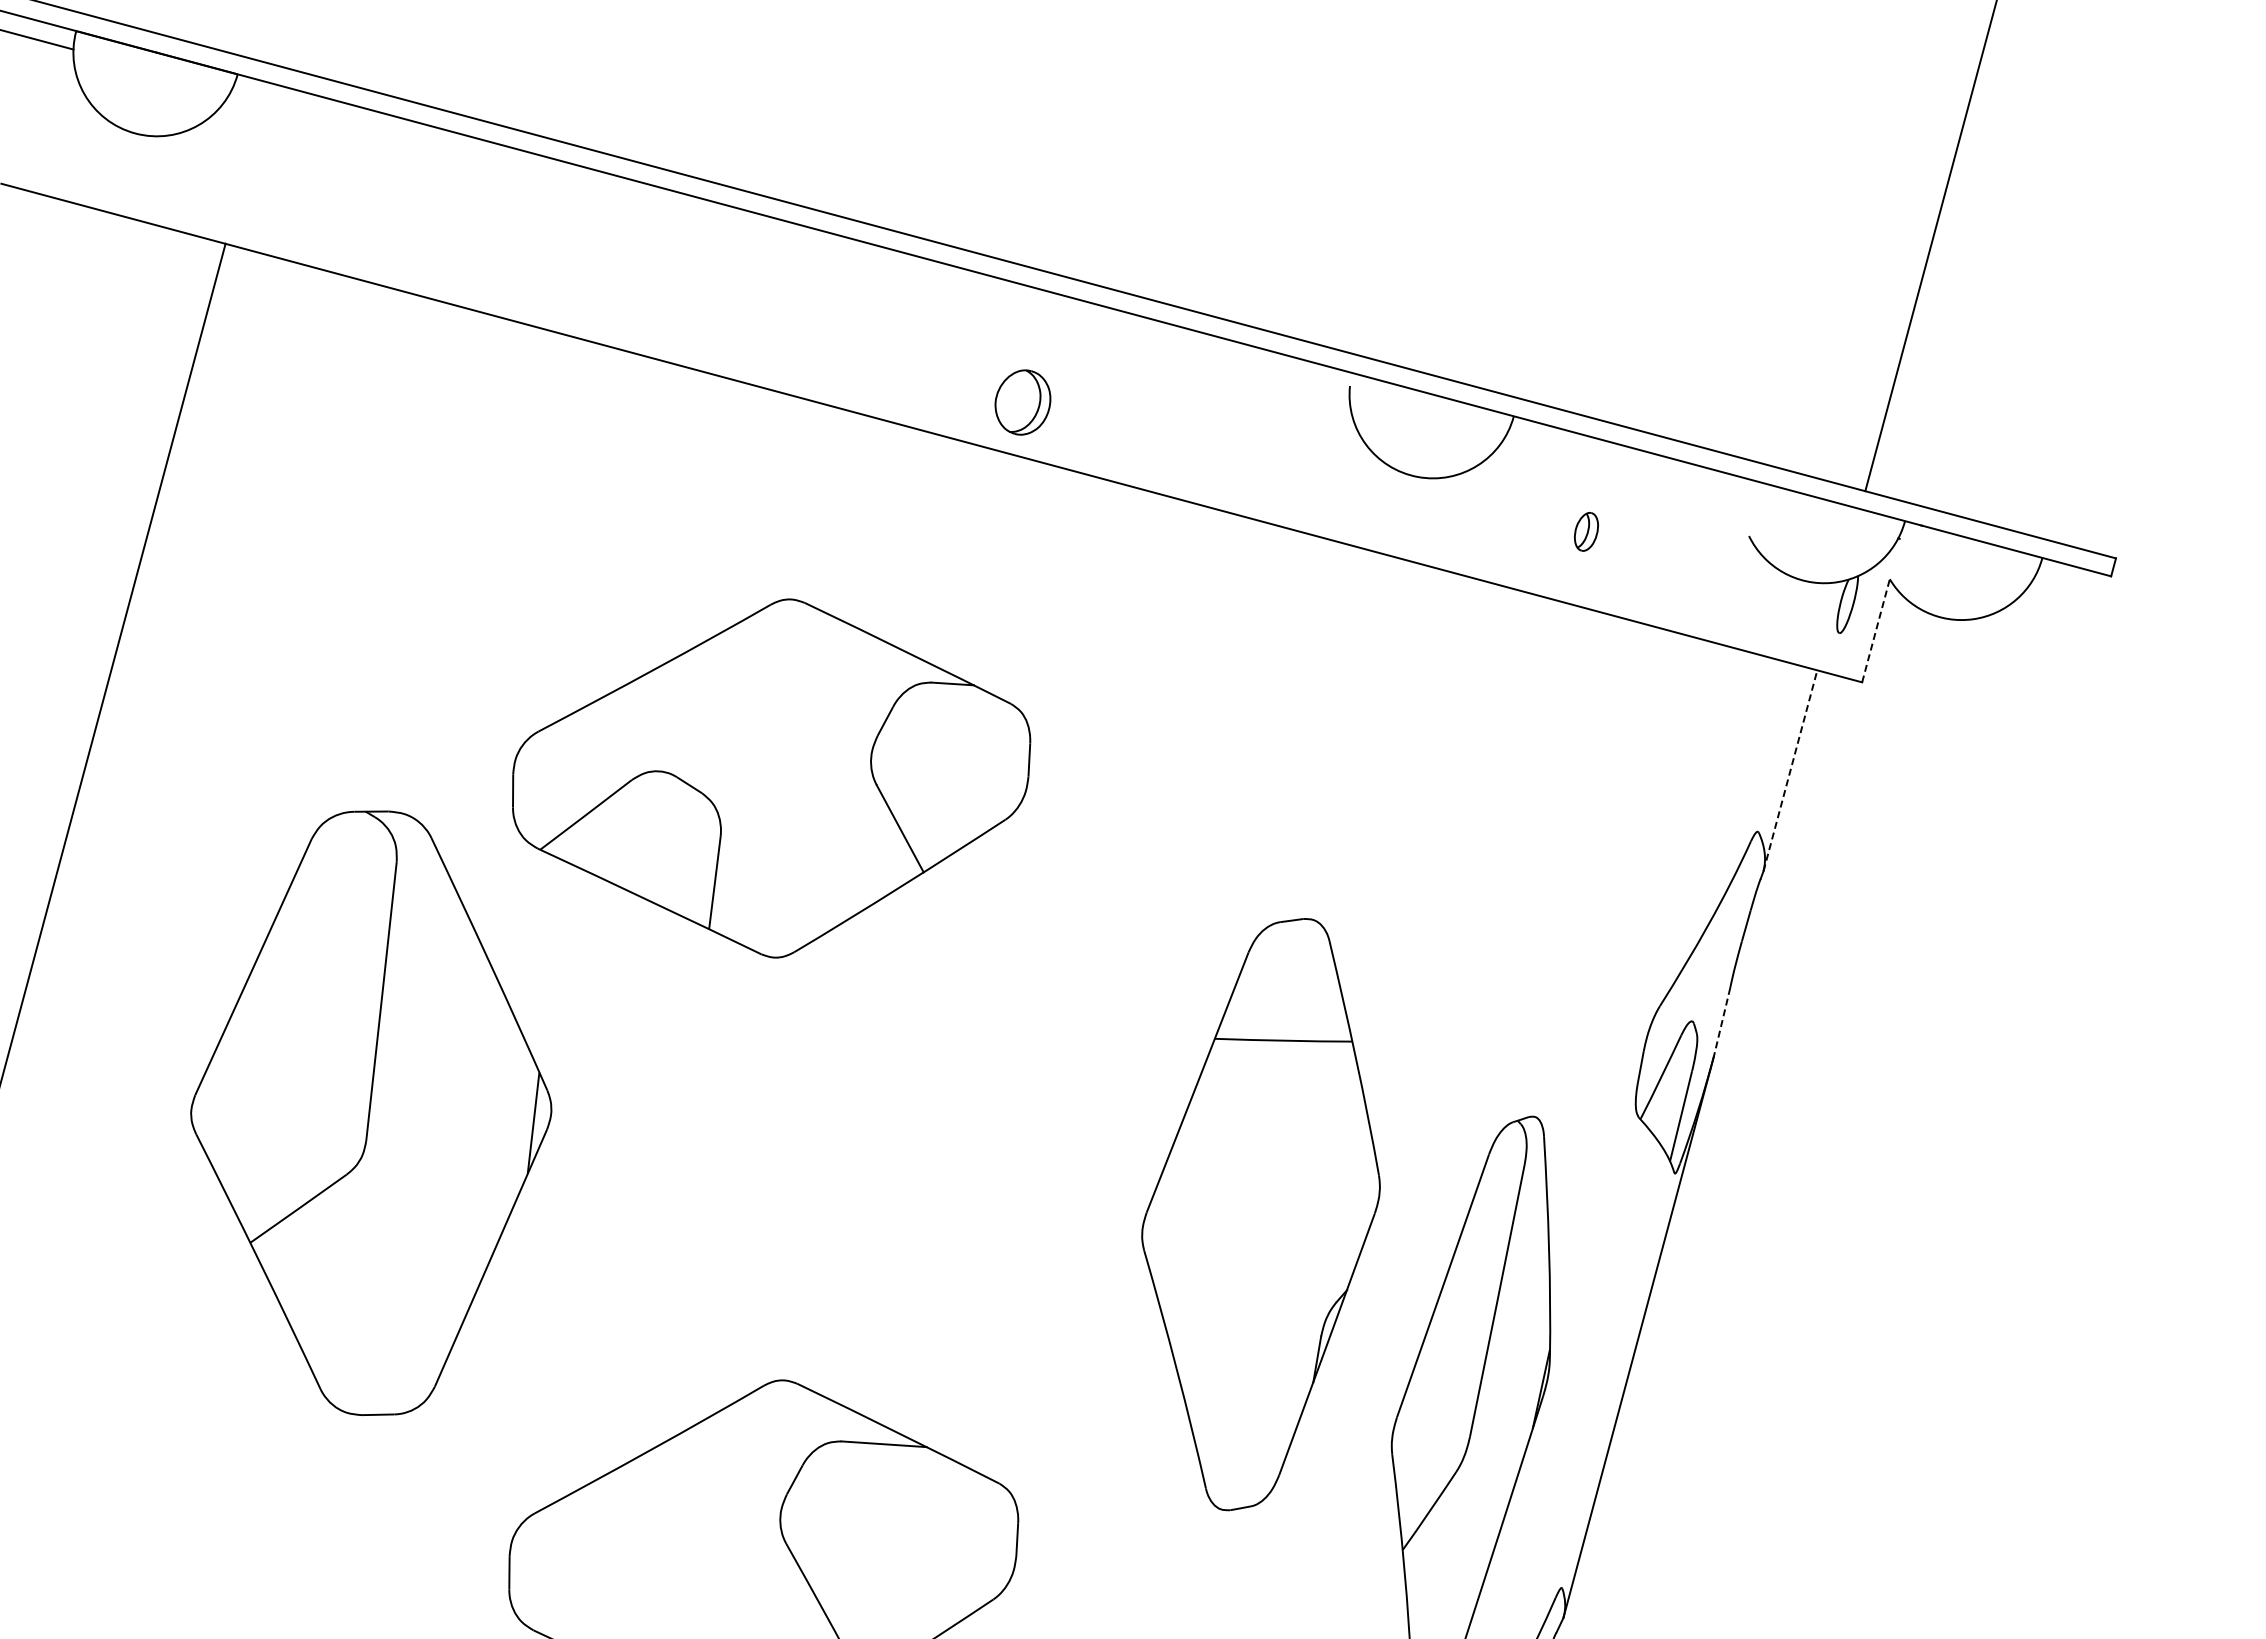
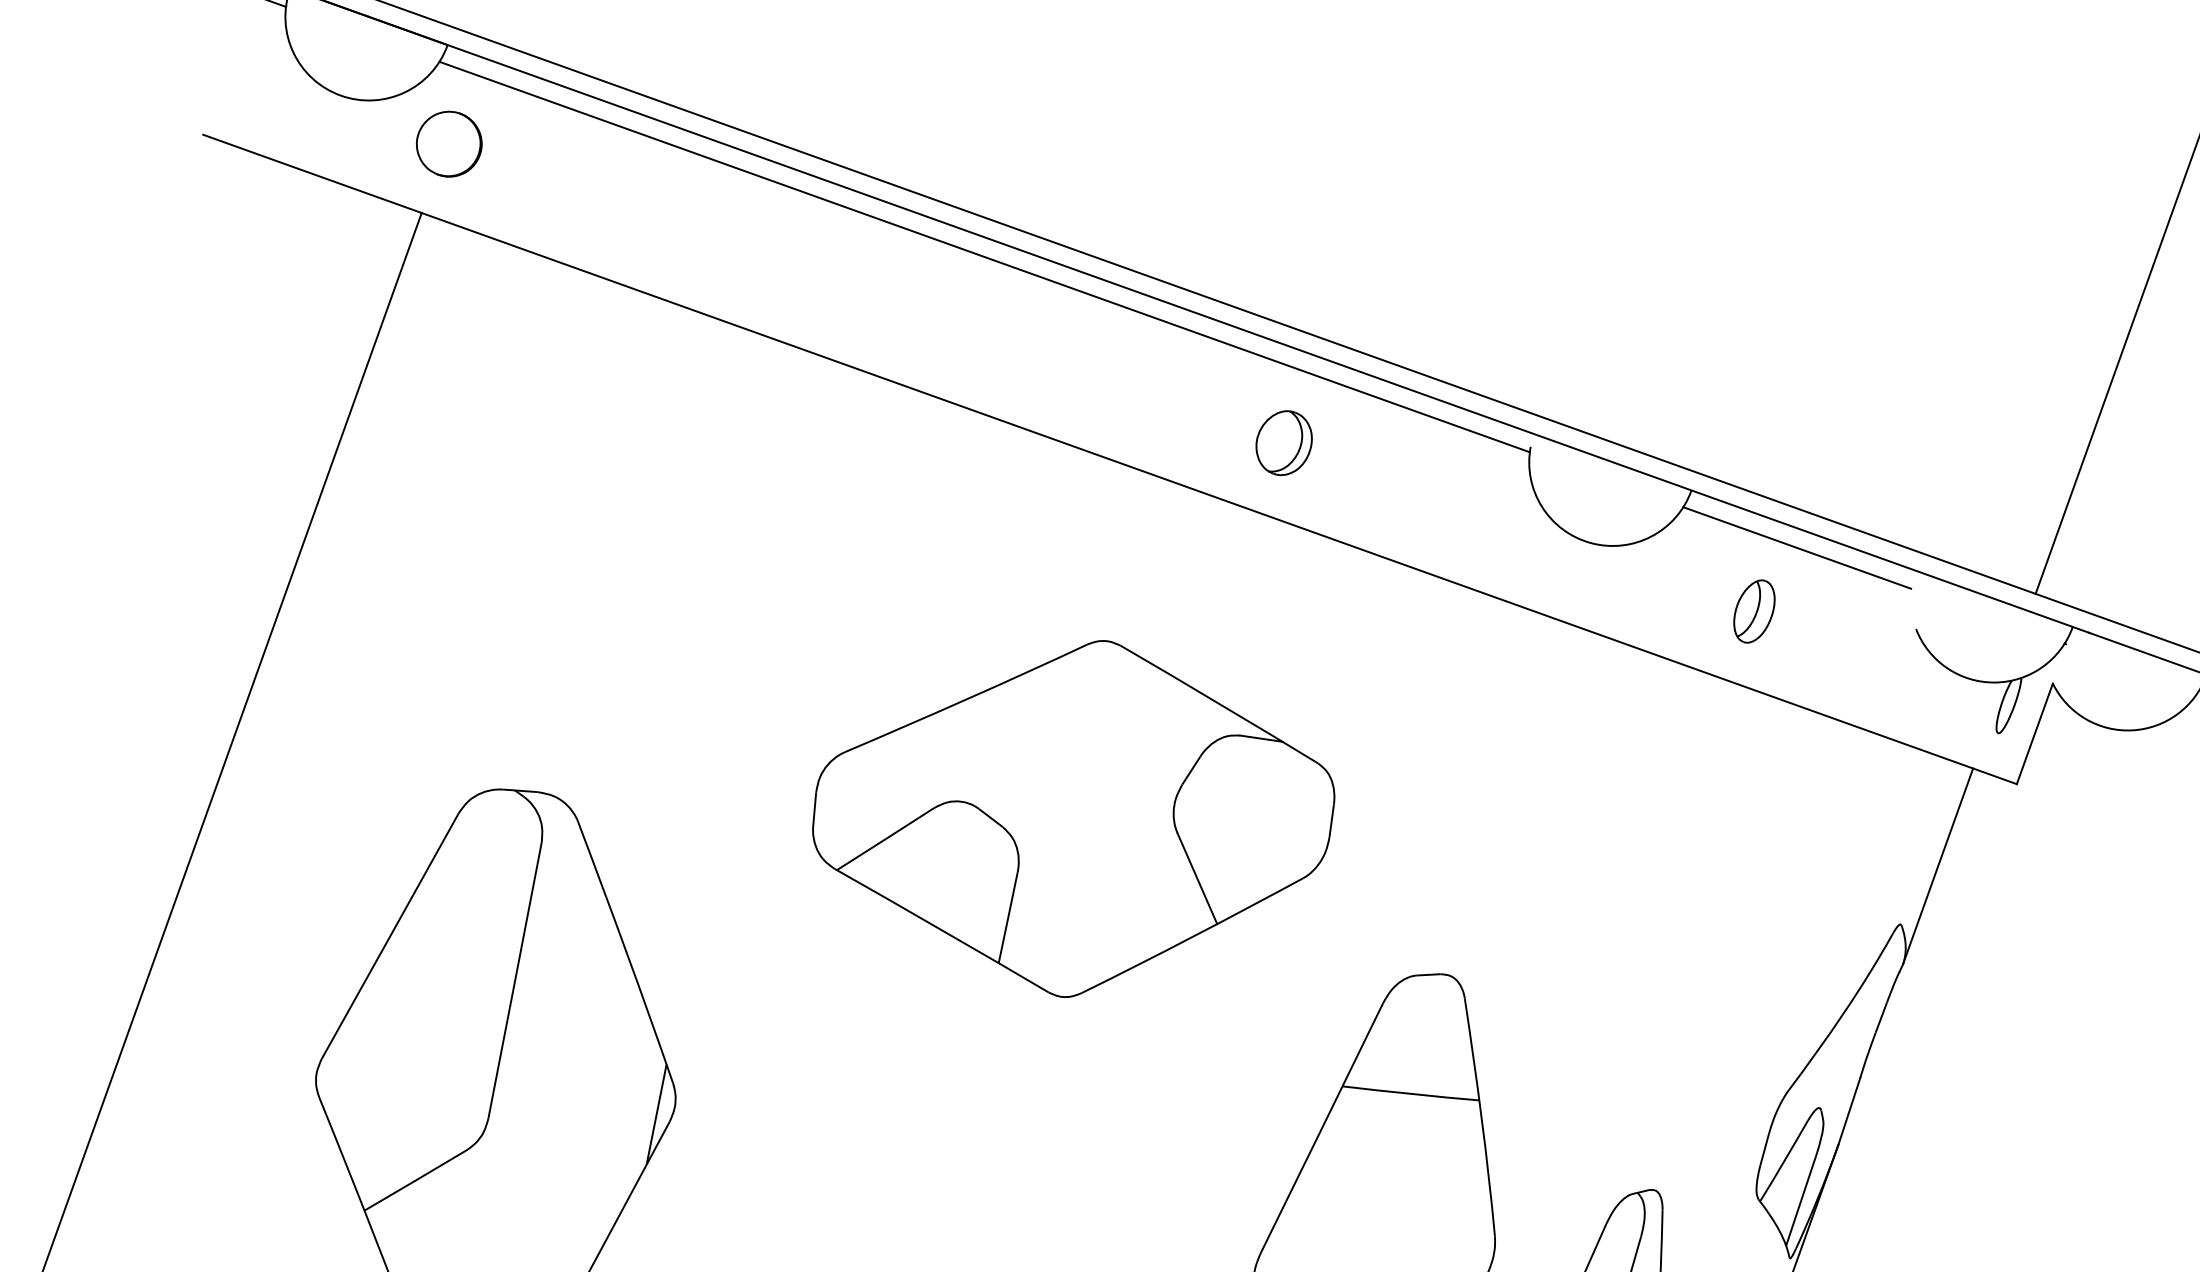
part: (247, 172) -> (449, 143), added
line: (789, 241) -> (983, 256), added
part: (1022, 402) -> (1283, 443), moved
line: (1623, 464) -> (1796, 547), added
part: (1586, 531) -> (1754, 611), size x1.67
line: (1876, 630) -> (2035, 733), dashed -> solid
line: (1790, 770) -> (1938, 866), dashed -> solid
part: (771, 778) -> (1073, 818), moved
line: (1721, 1022) -> (1848, 1111), dashed -> solid

